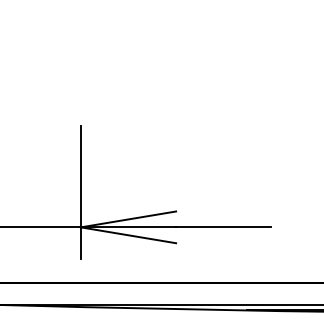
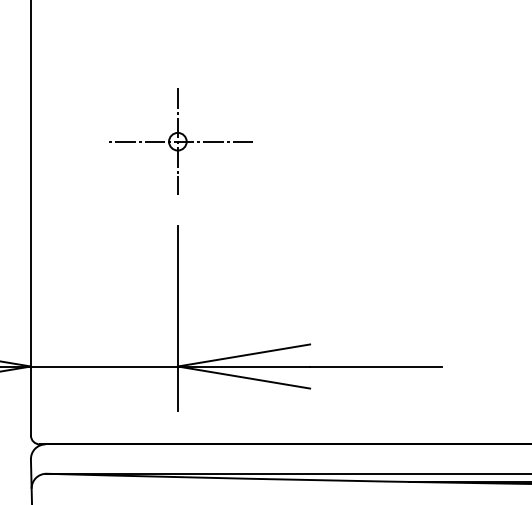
part: (82, 65) -> (180, 141), added

